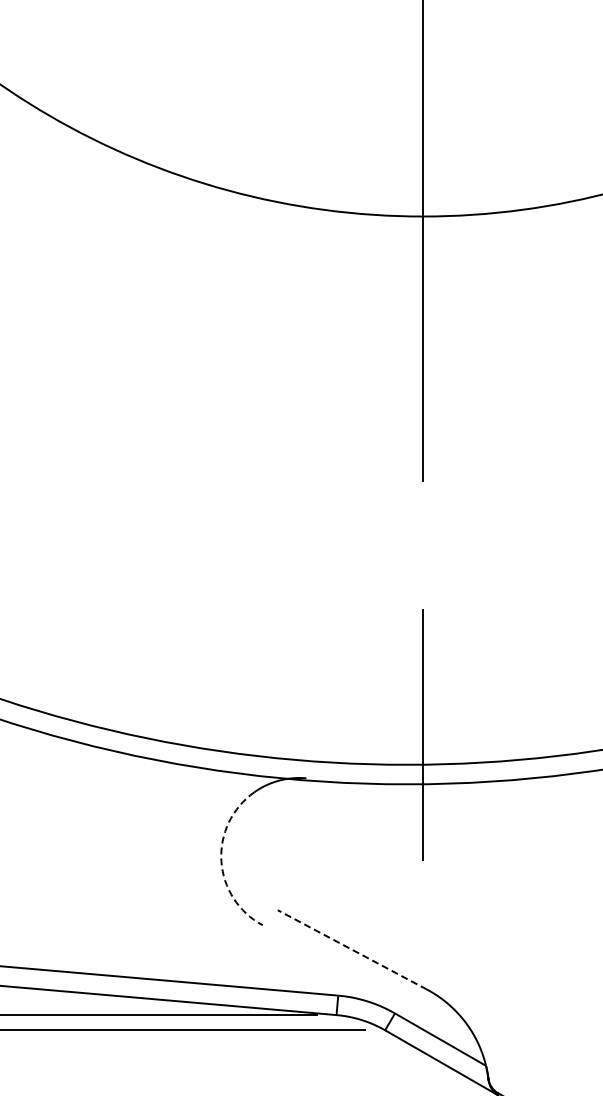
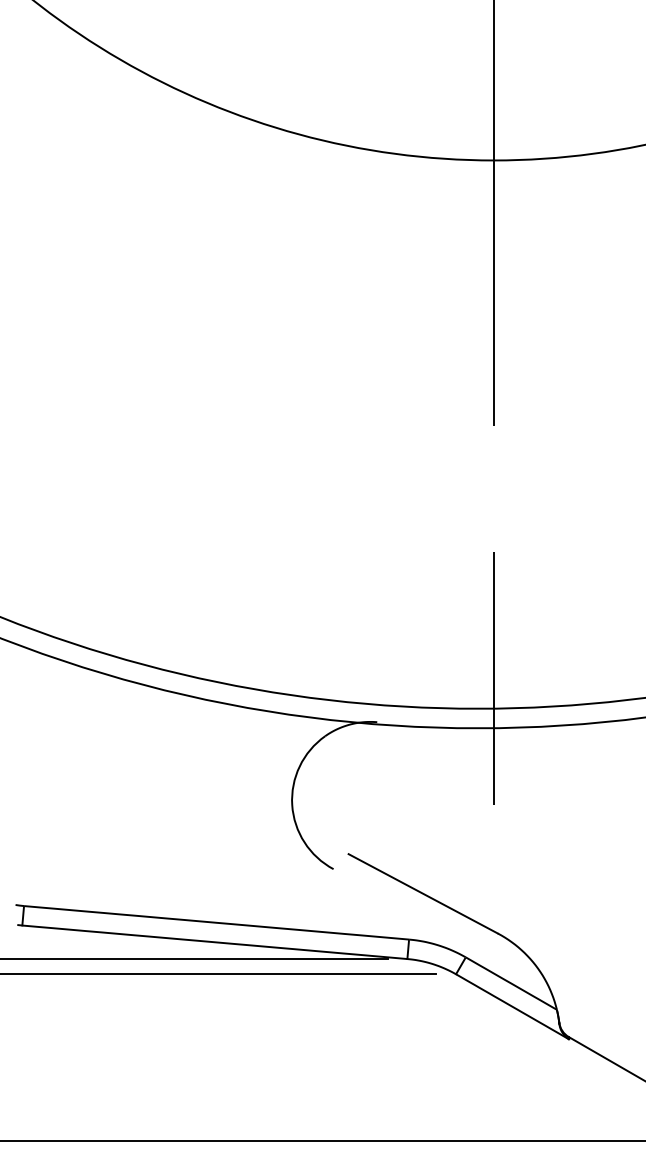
arc: (221, 861) -> (292, 805), dashed -> solid
line: (352, 949) -> (423, 893), dashed -> solid

